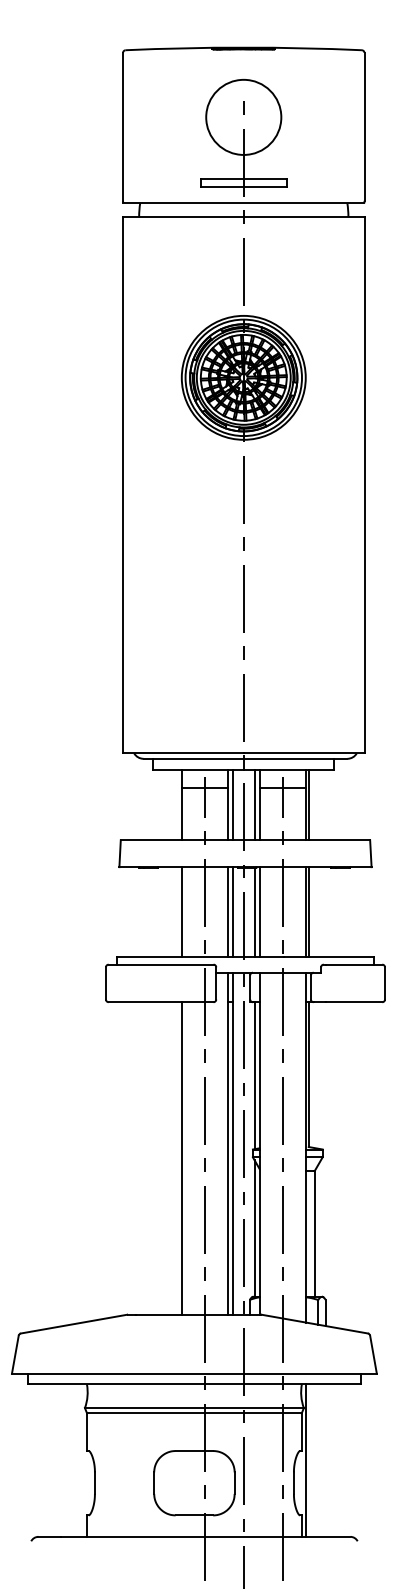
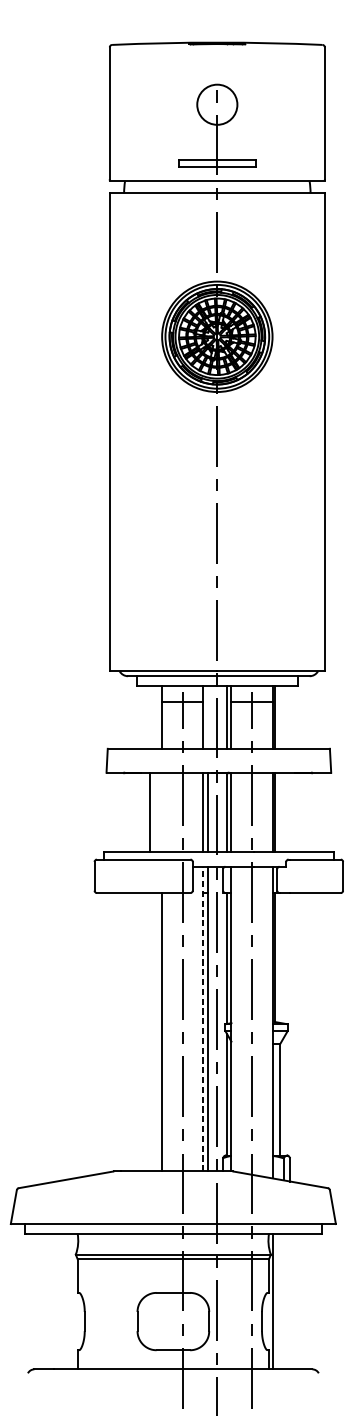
circle: (243, 116) -> (217, 103), size x0.6
line: (233, 804) -> (208, 716), removed
line: (181, 911) -> (149, 812), moved
line: (227, 1143) -> (202, 1018), solid -> dashed

